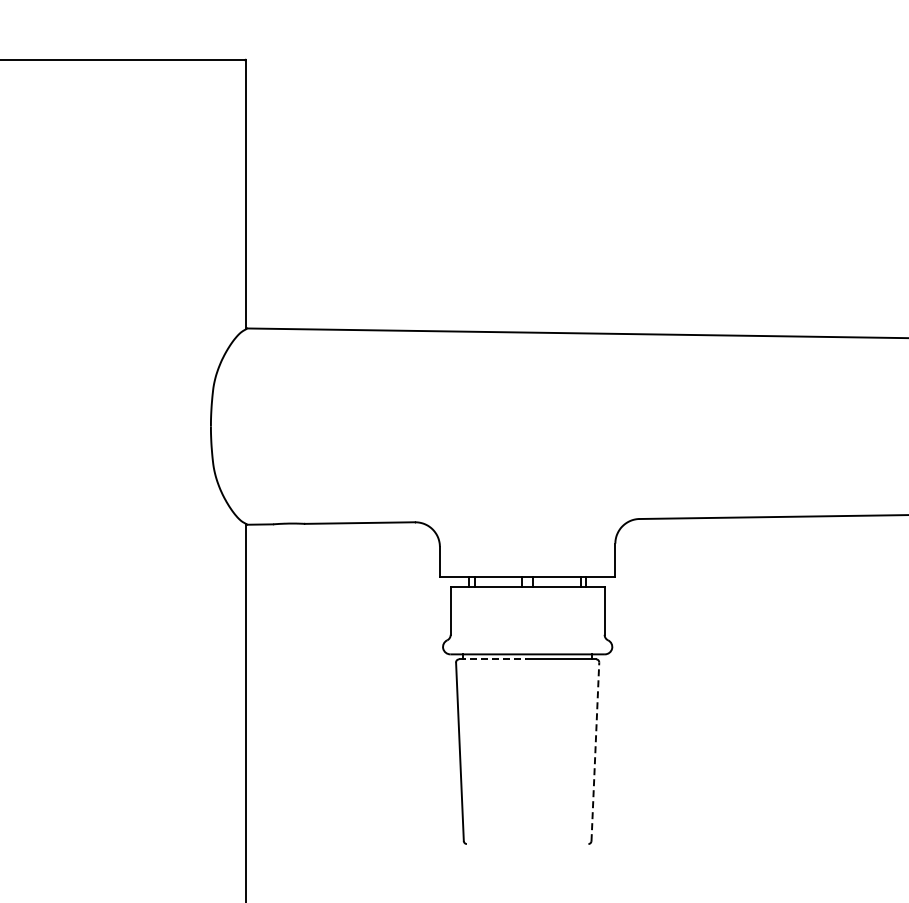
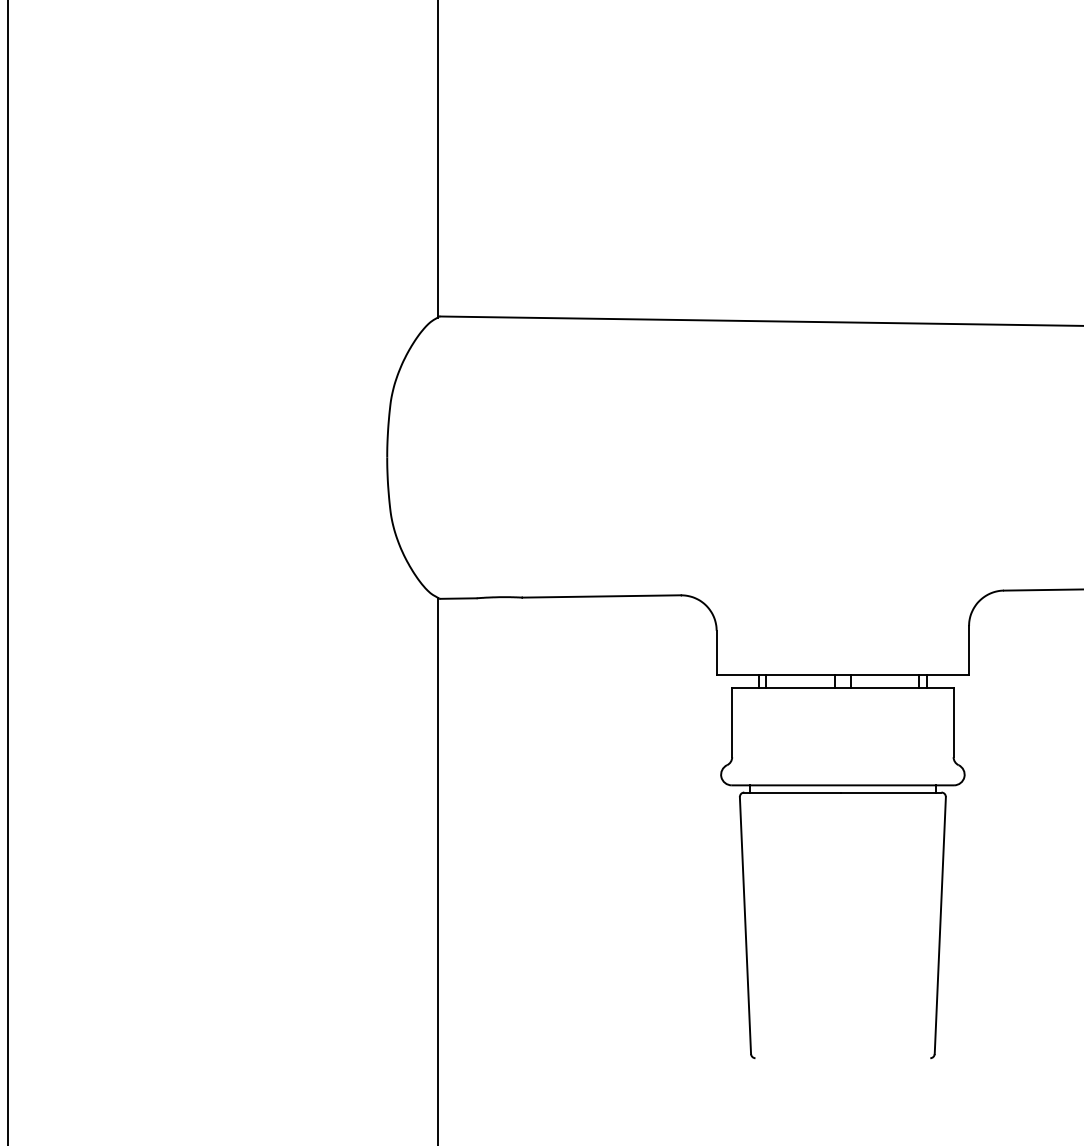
line: (493, 659) -> (793, 792), dashed -> solid
line: (595, 751) -> (940, 925), dashed -> solid

